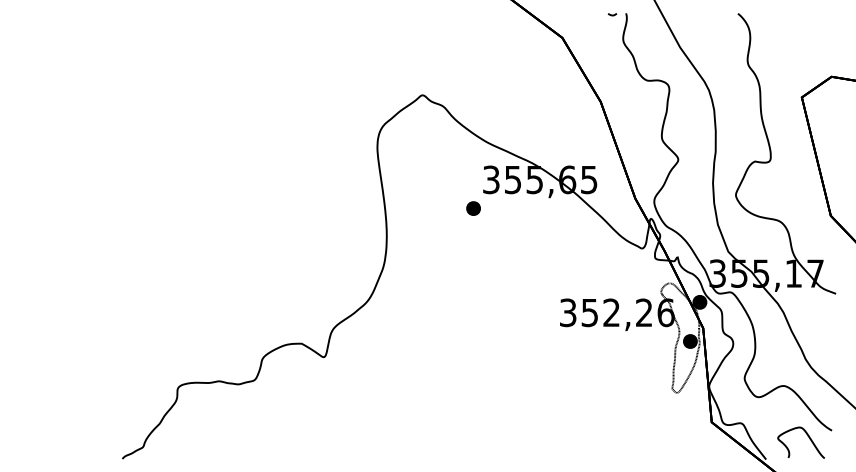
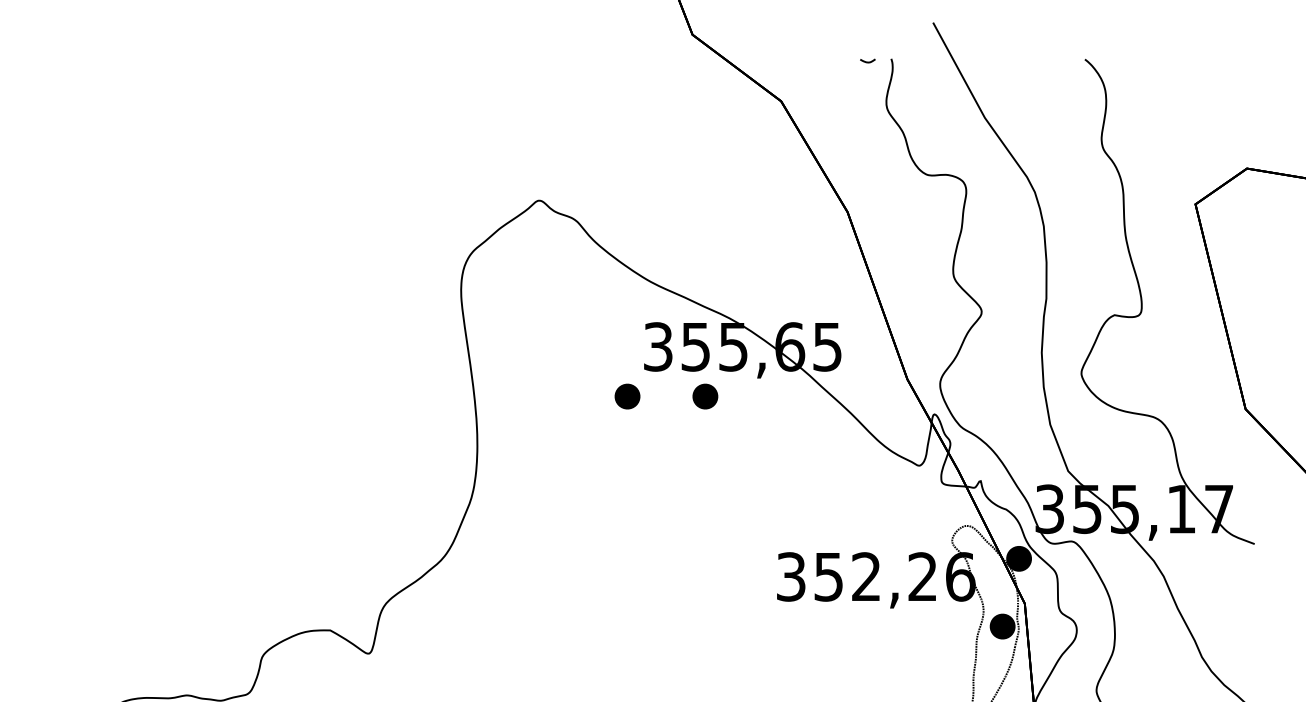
part: (518, 208) -> (705, 396), added

